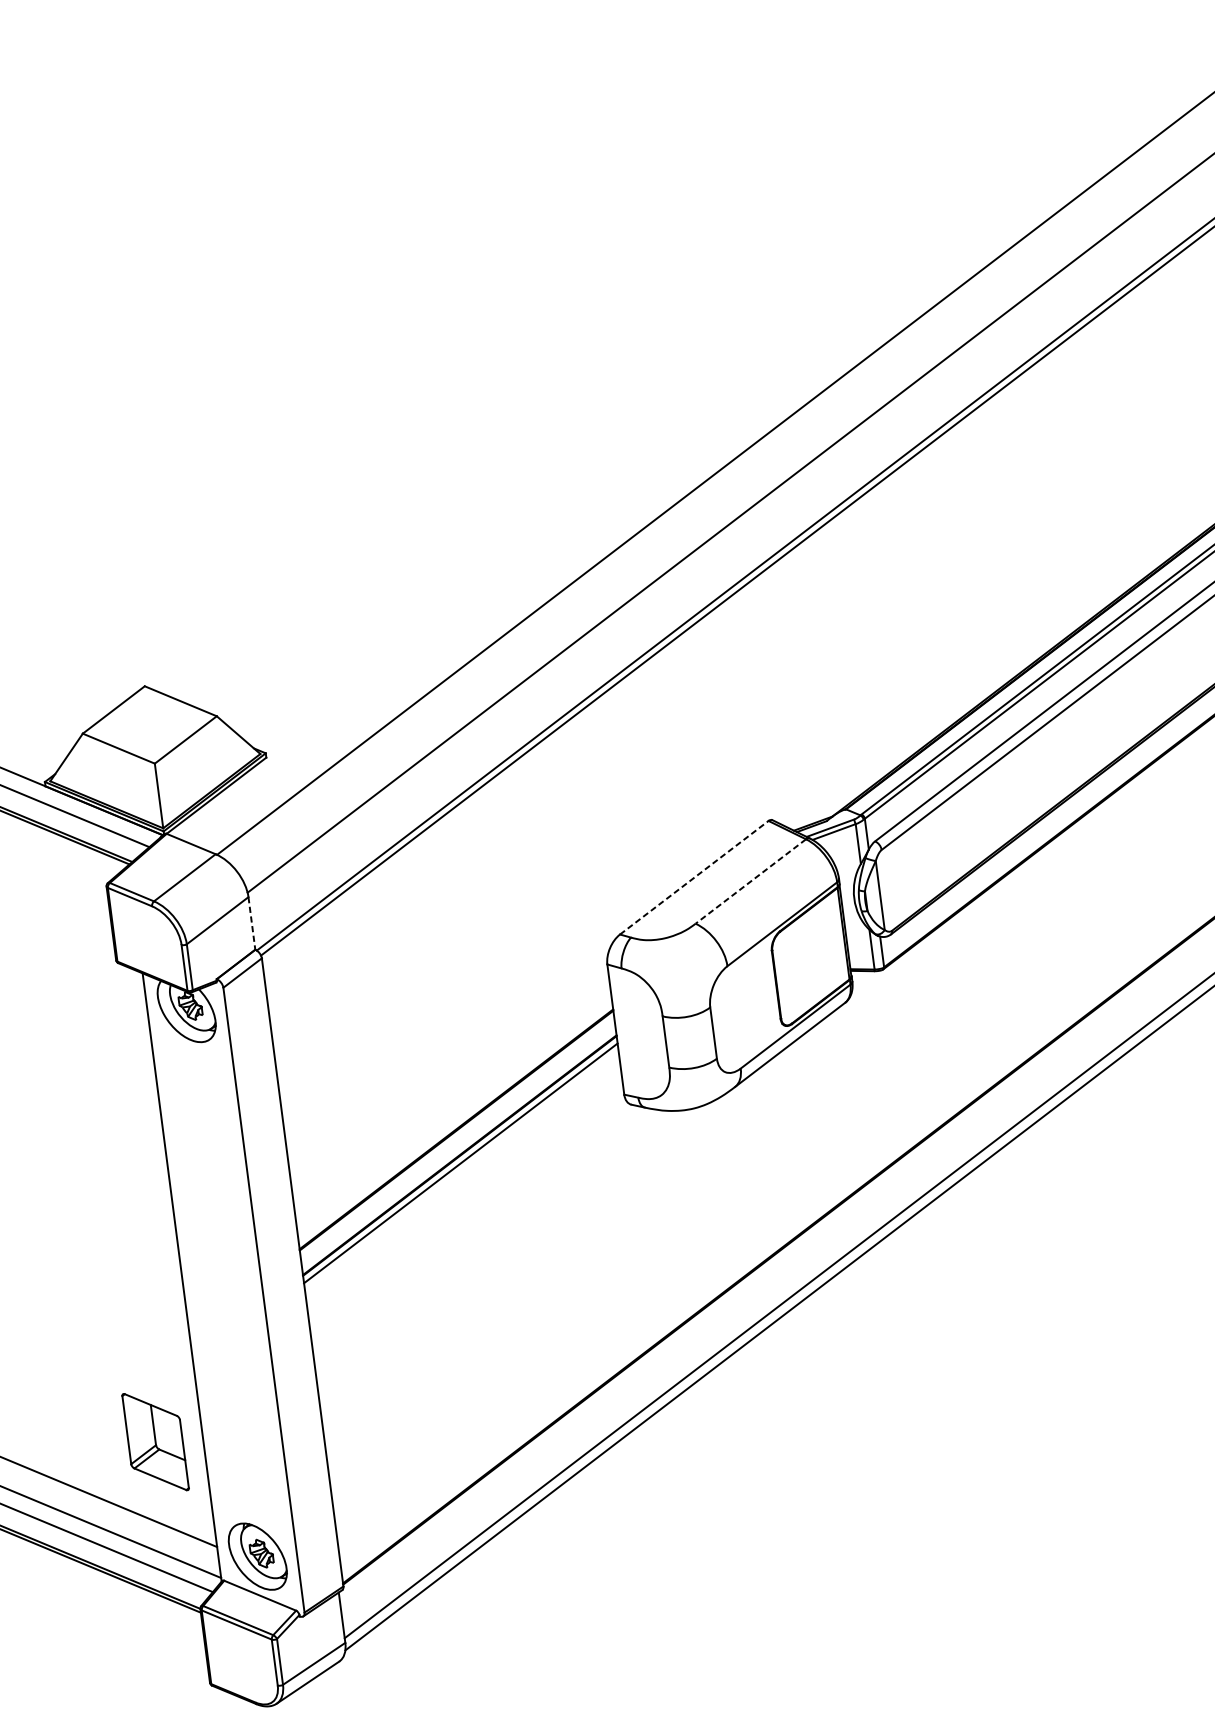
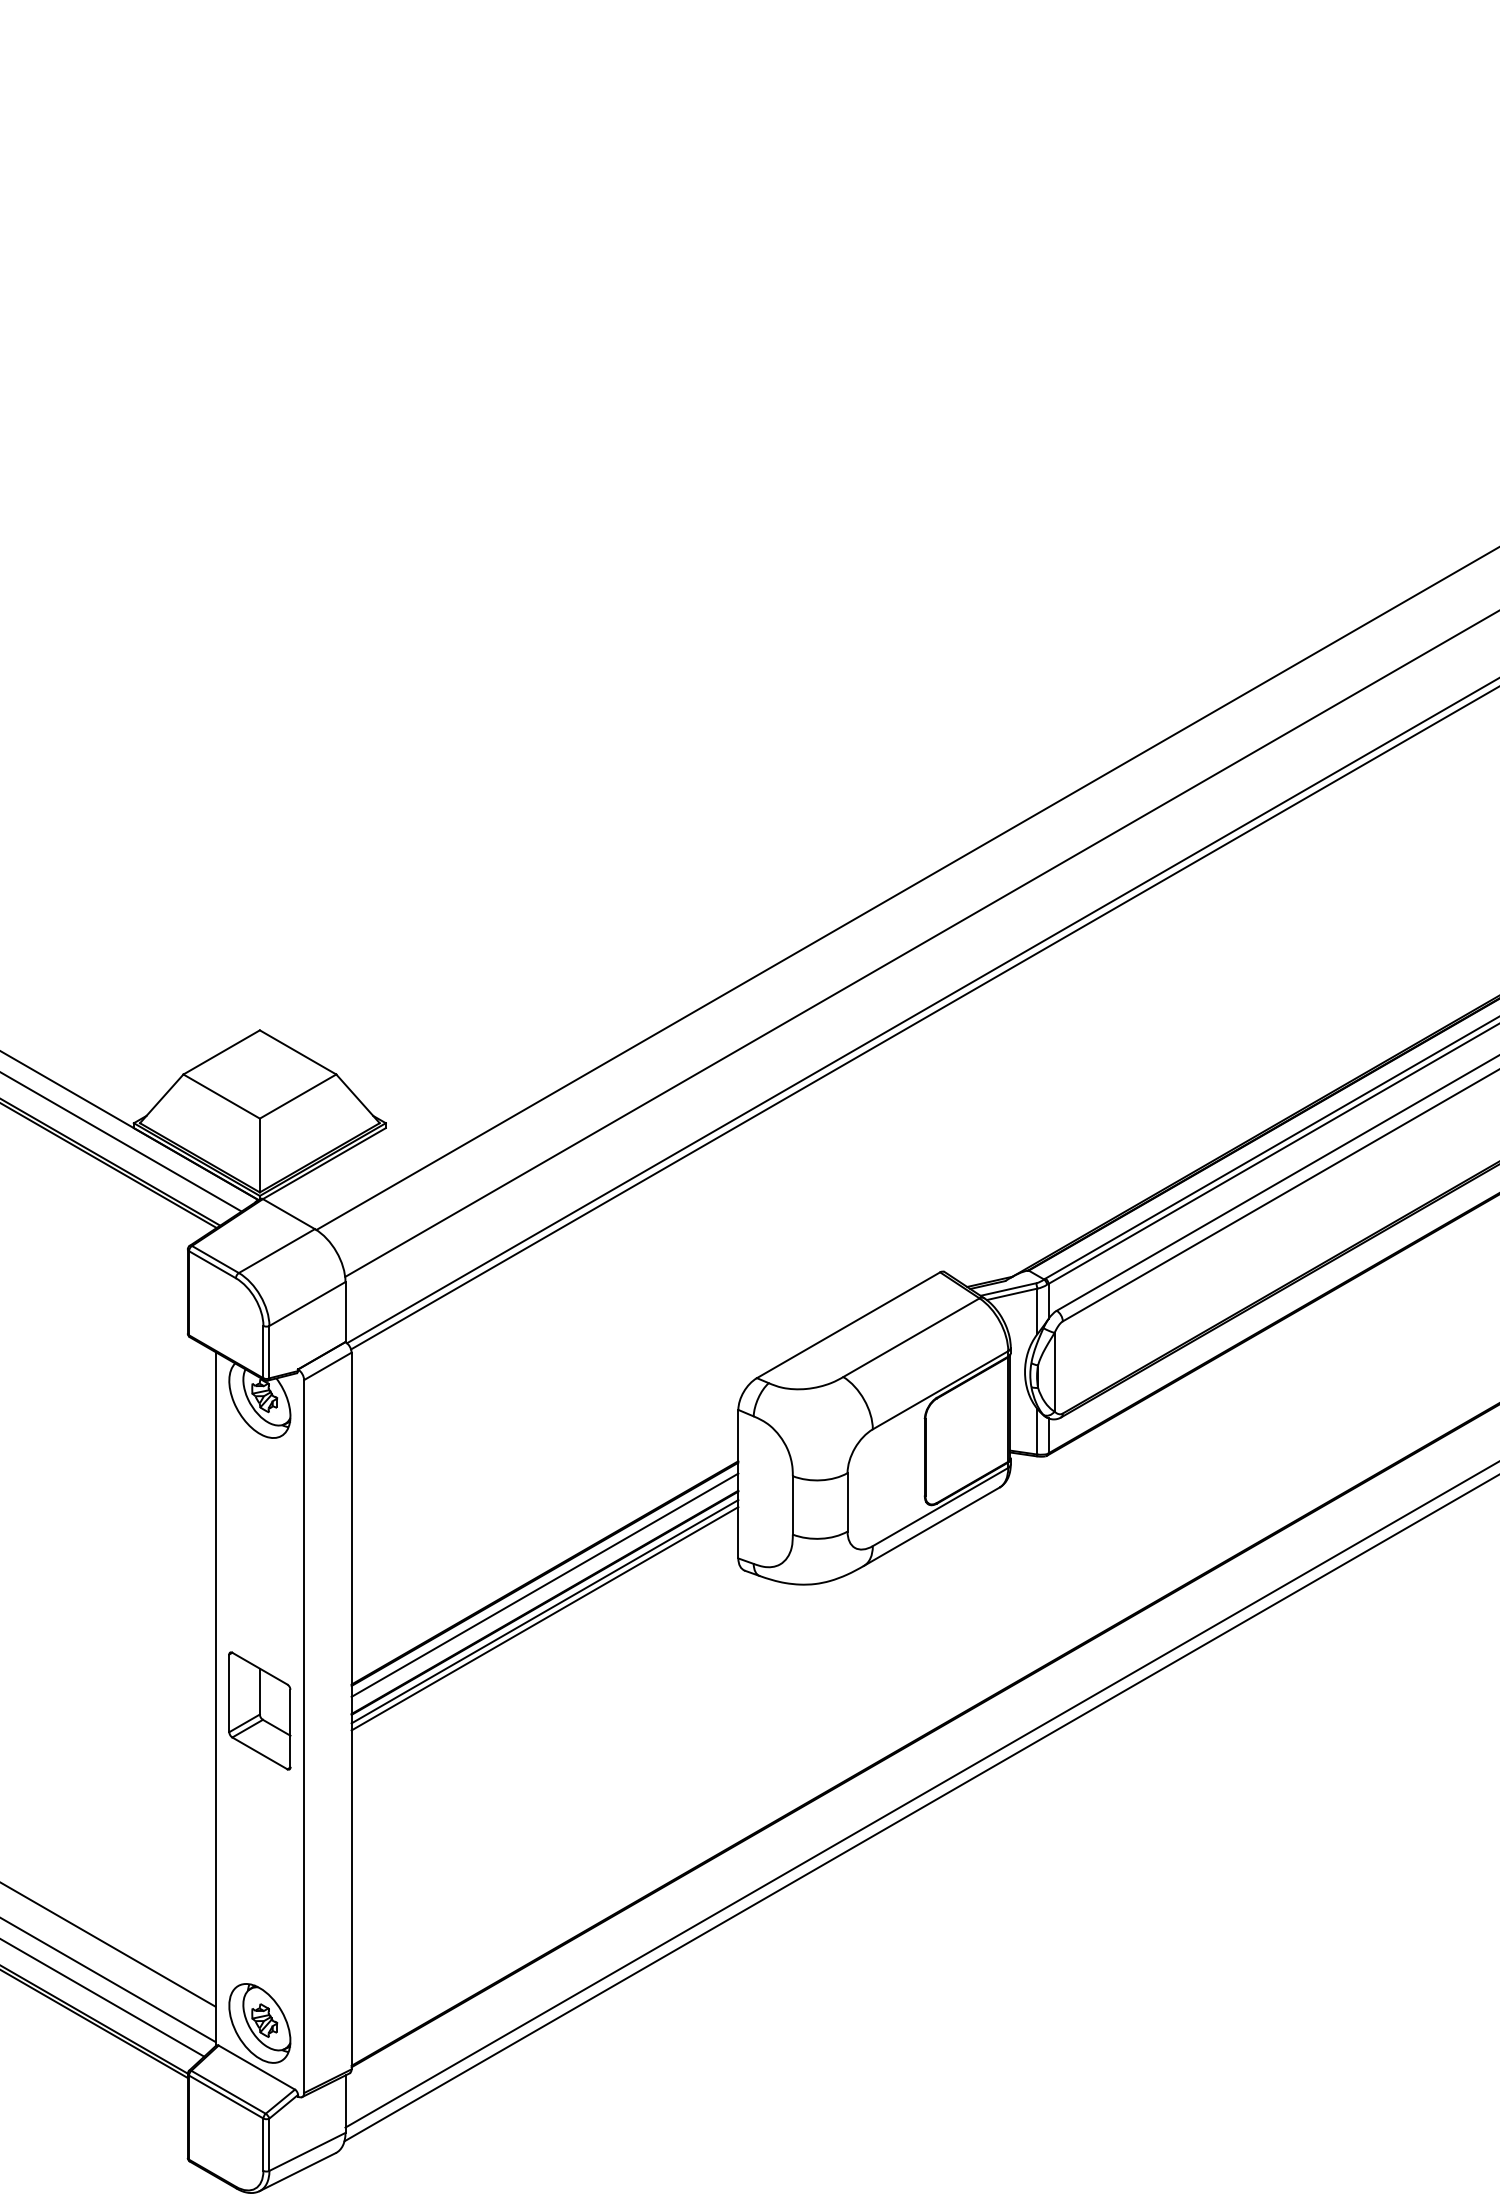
line: (694, 877) -> (848, 1325), dashed -> solid
line: (750, 881) -> (911, 1337), dashed -> solid
line: (251, 923) -> (345, 1312), dashed -> solid
line: (457, 1139) -> (544, 1584), added
line: (461, 1169) -> (544, 1618), added
part: (155, 1441) -> (259, 1710), moved

